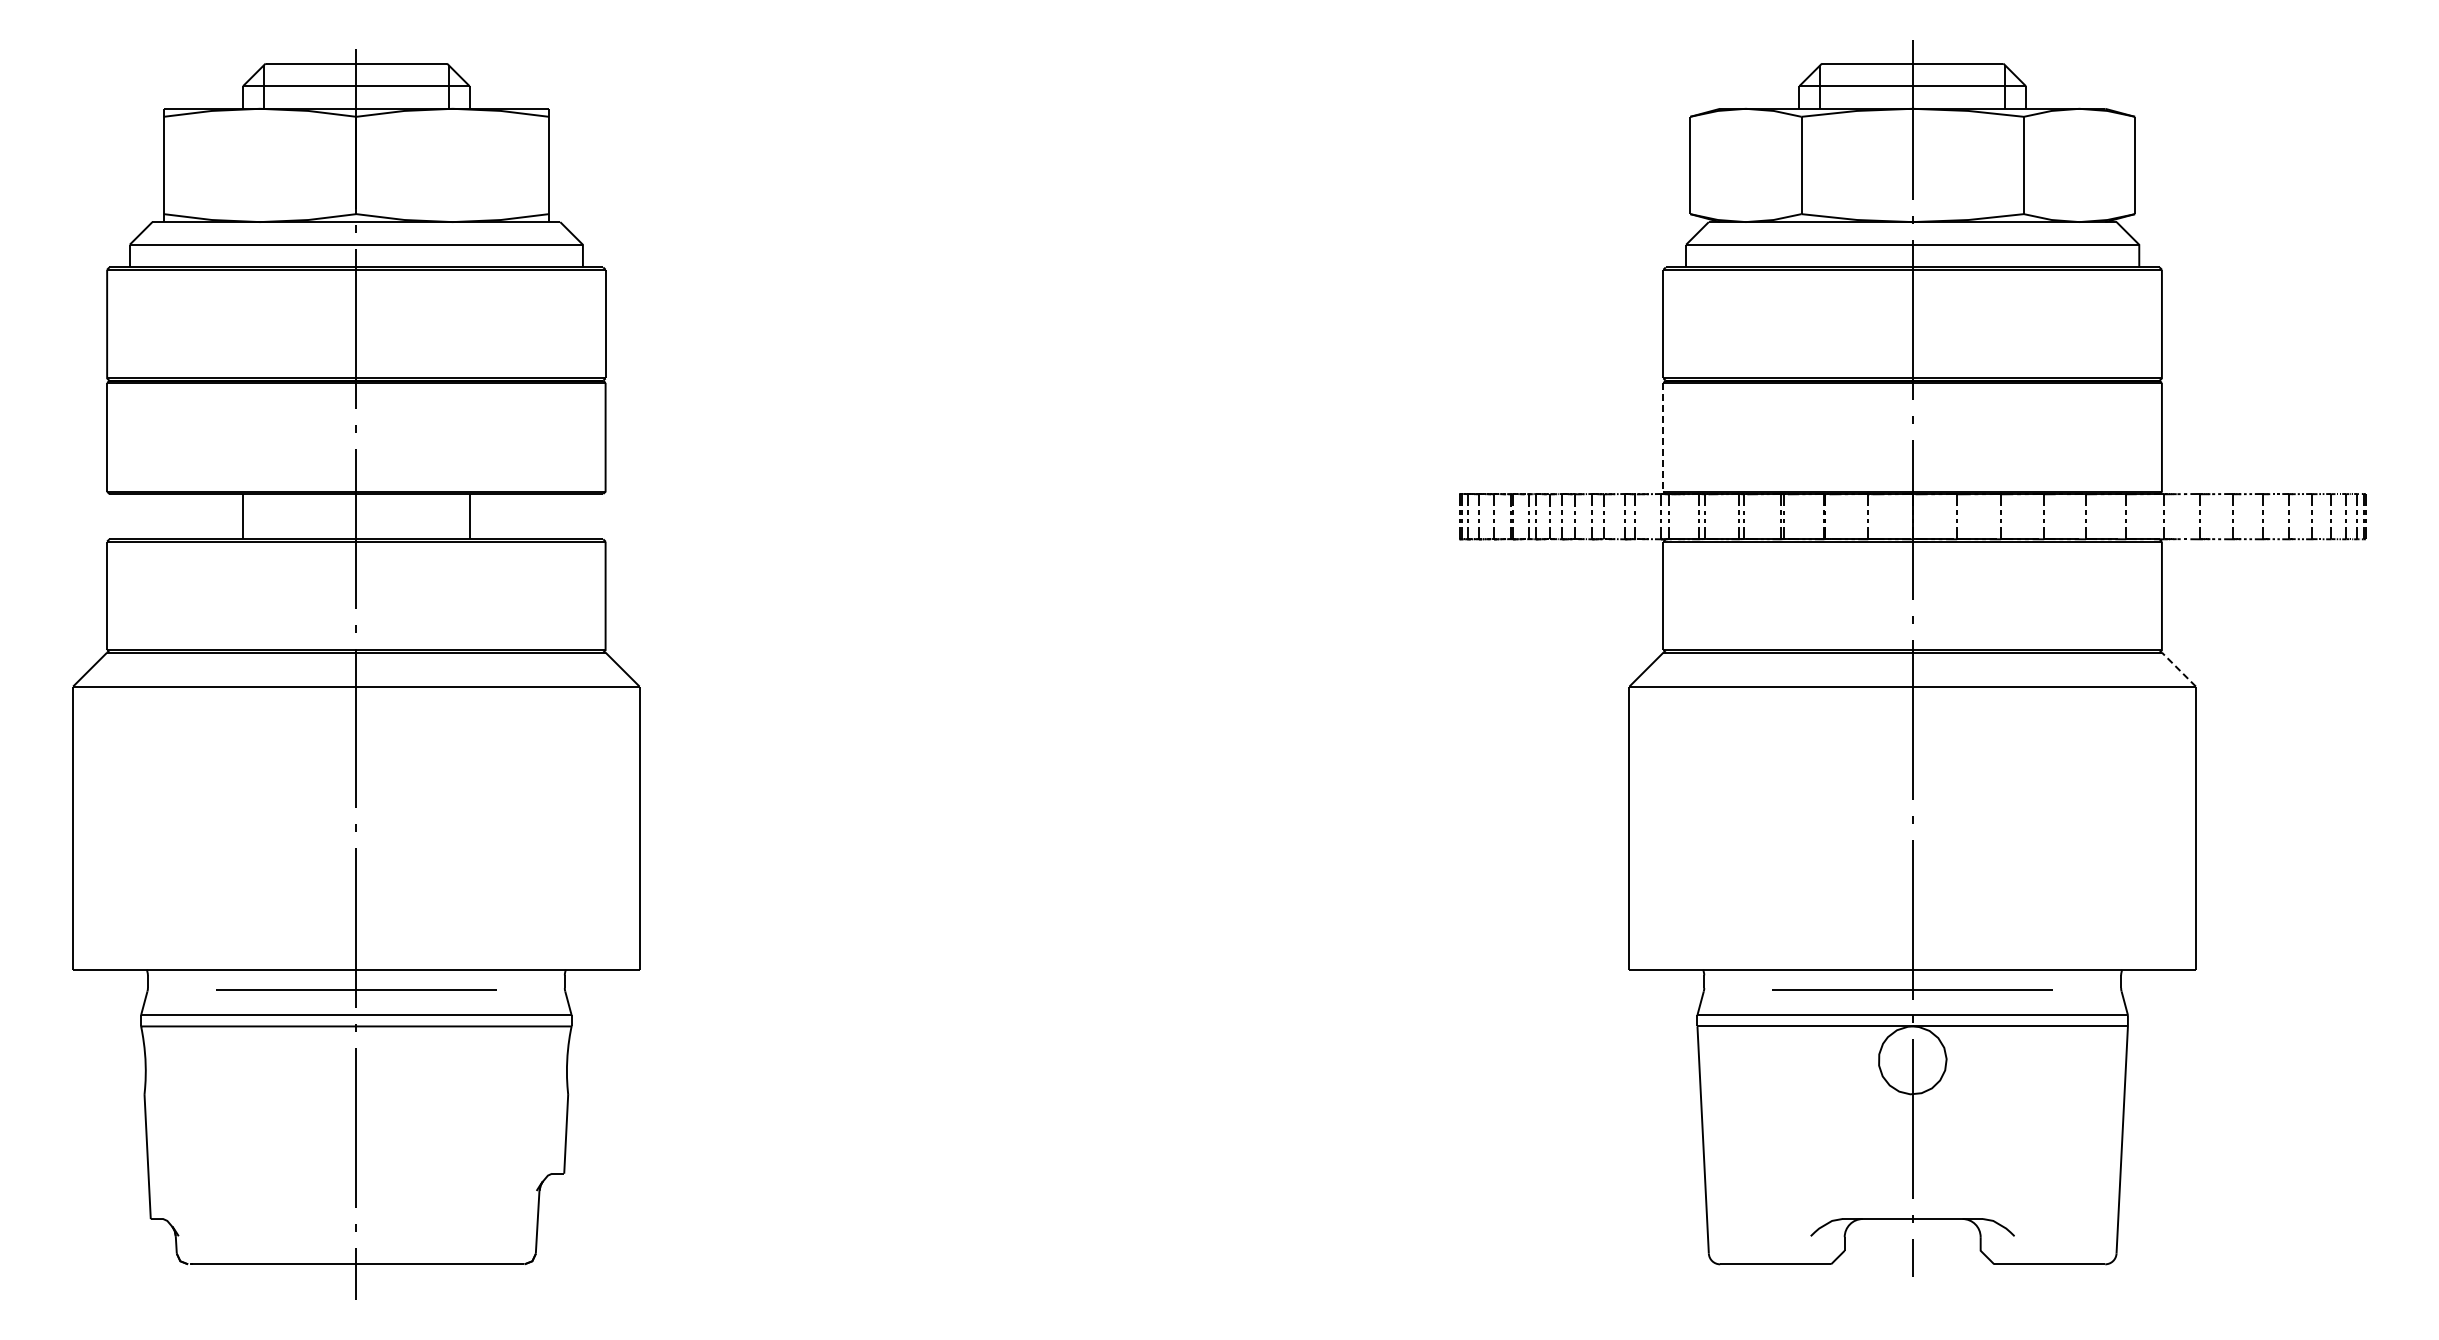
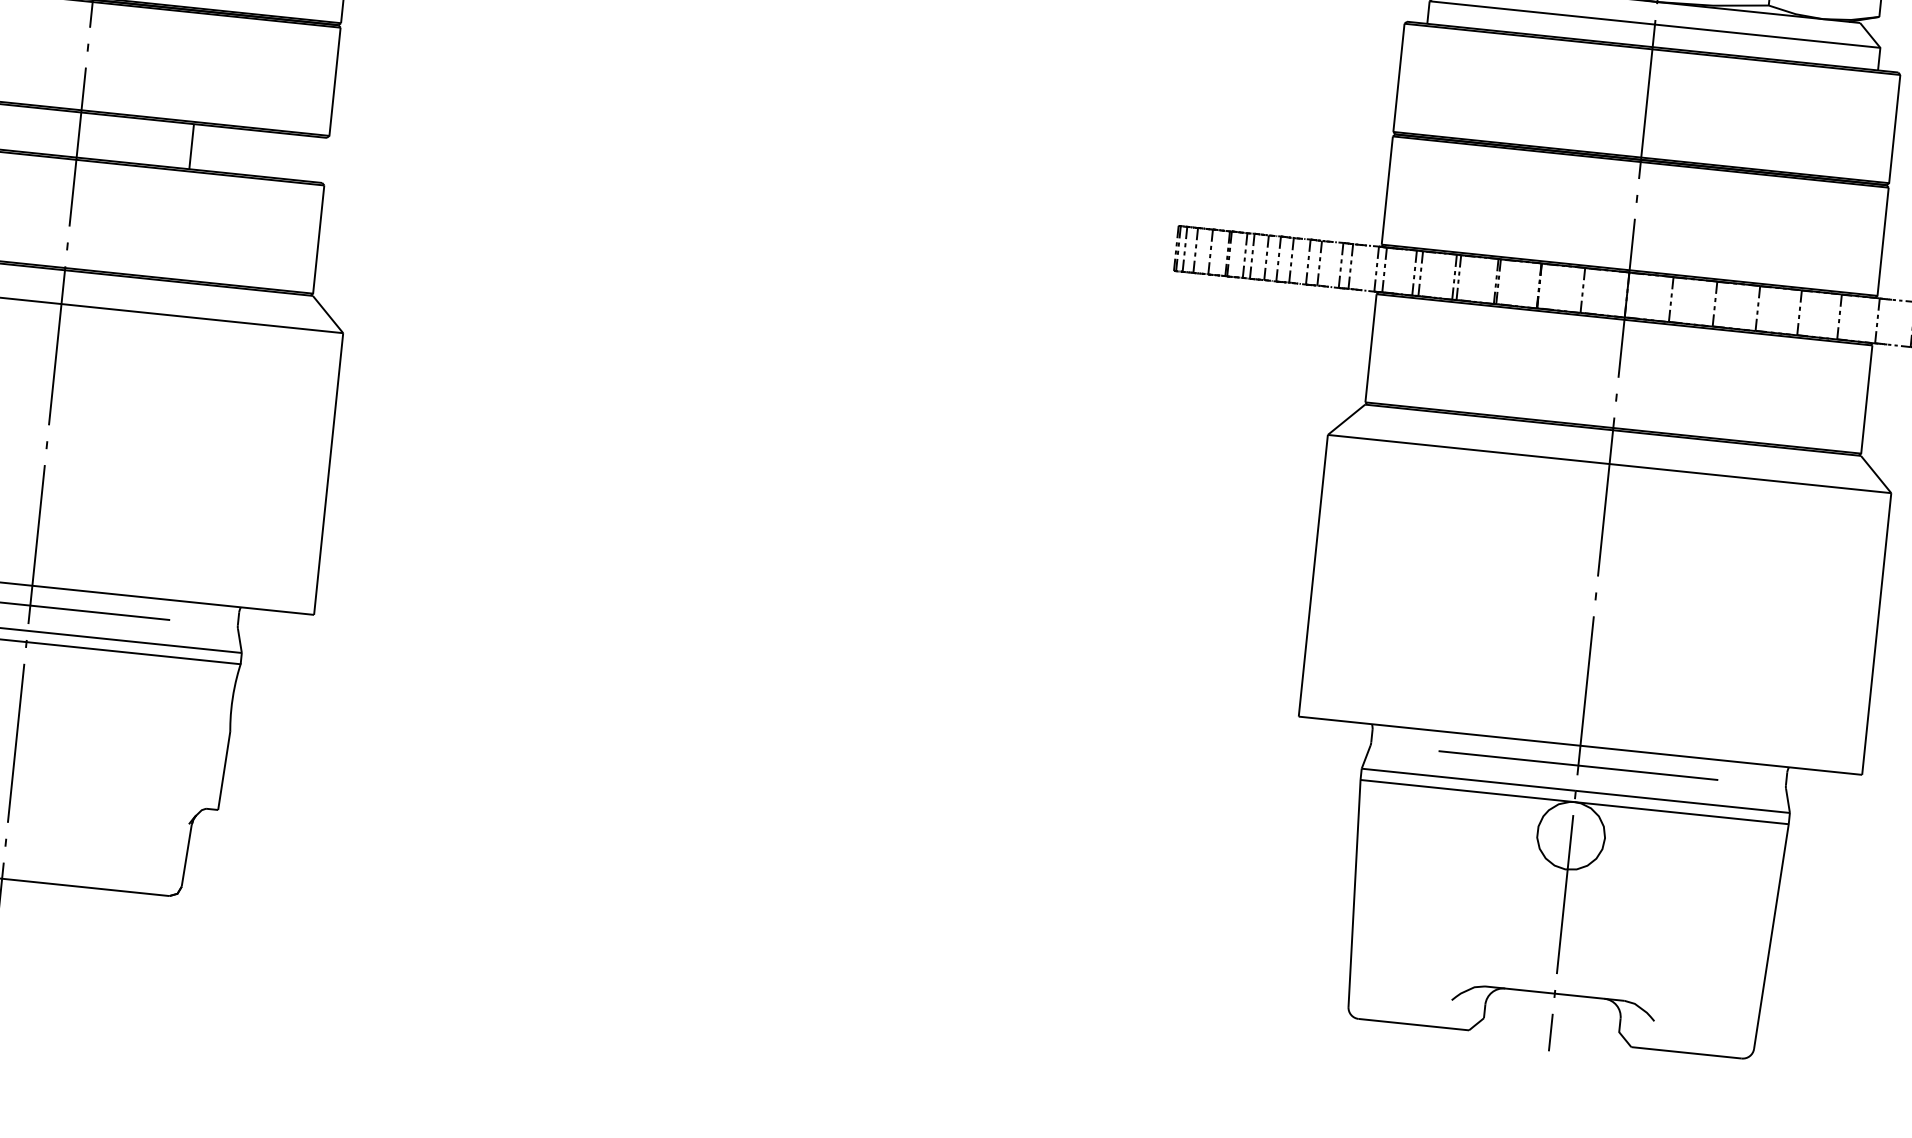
line: (1663, 437) -> (1387, 190), dashed -> solid
line: (2178, 669) -> (1875, 474), dashed -> solid

